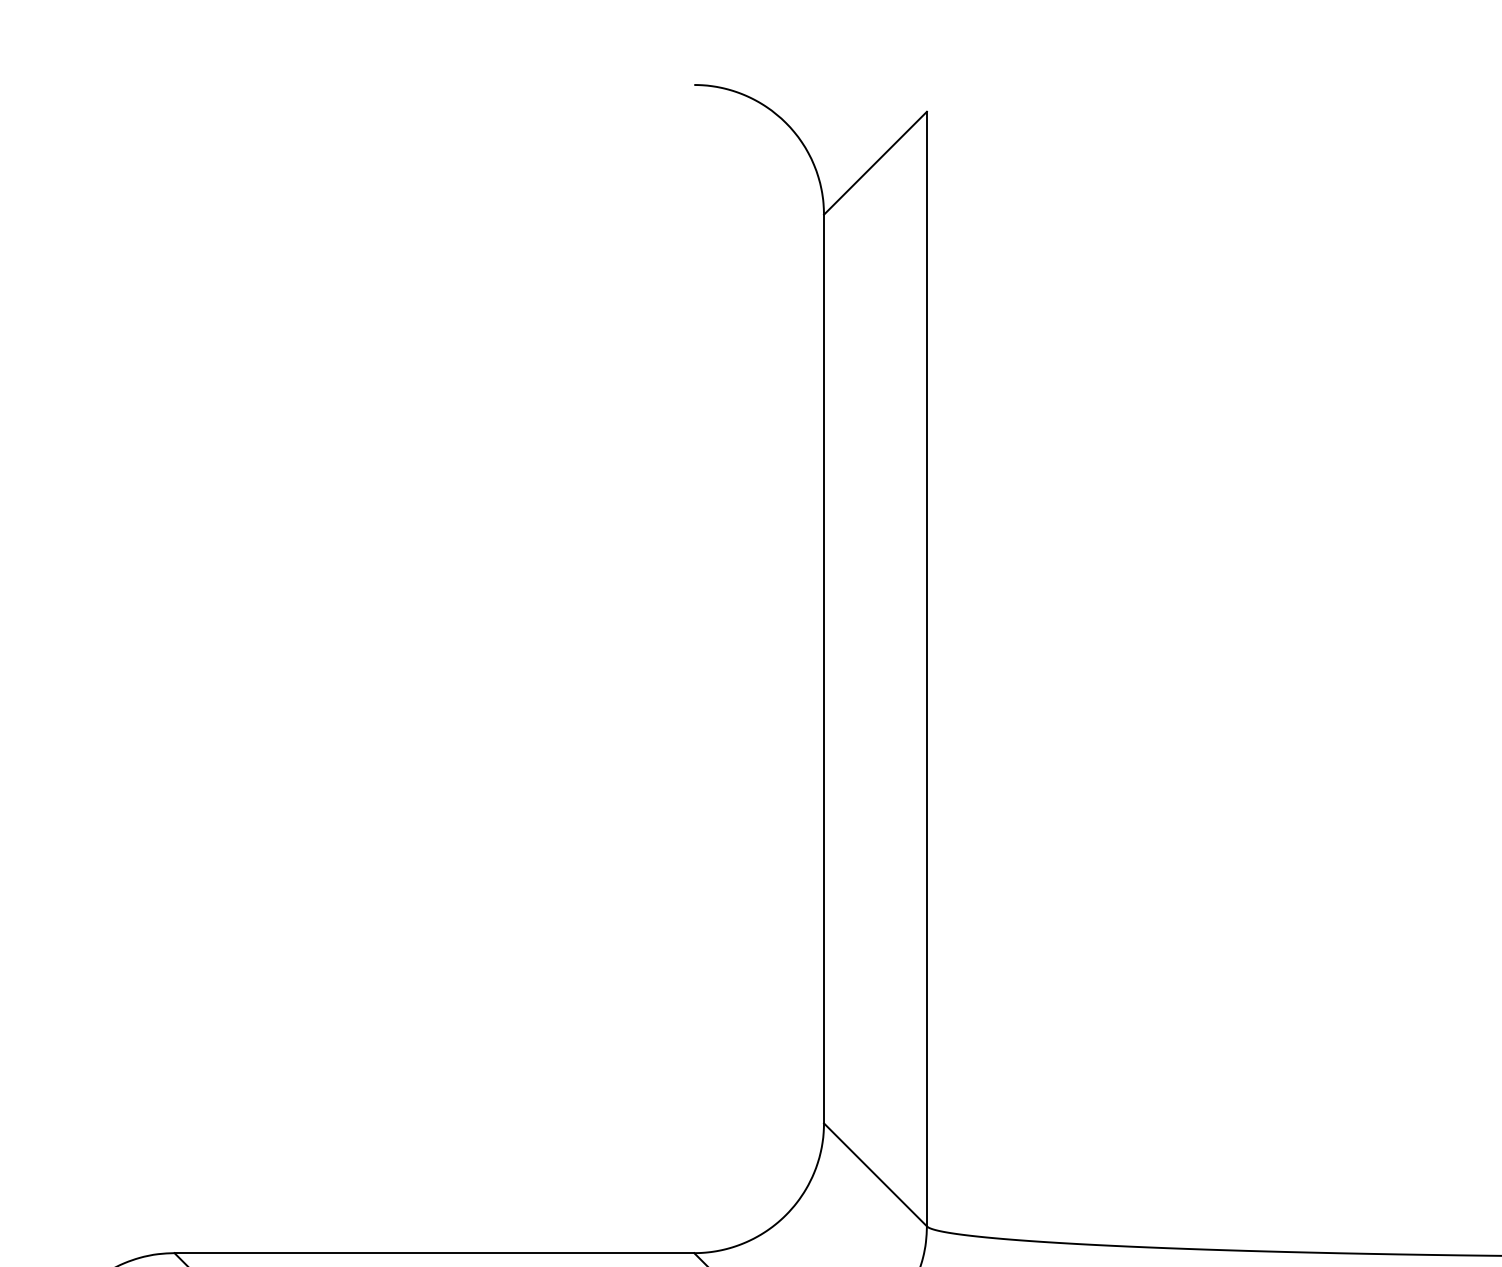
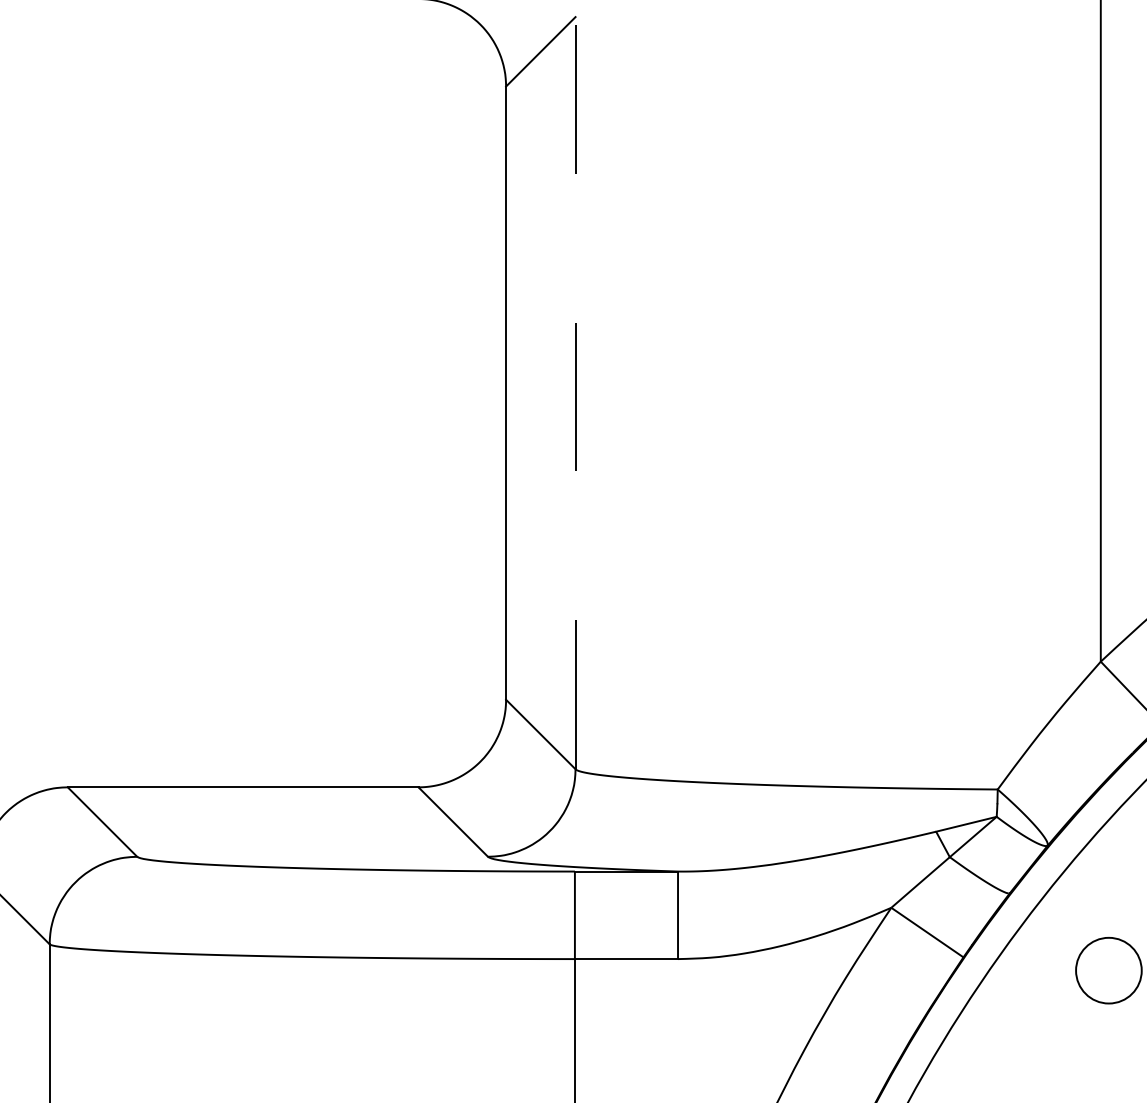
line: (926, 668) -> (575, 392), solid -> dashed

